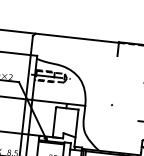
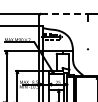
line: (77, 37) -> (64, 13), solid -> dashed

